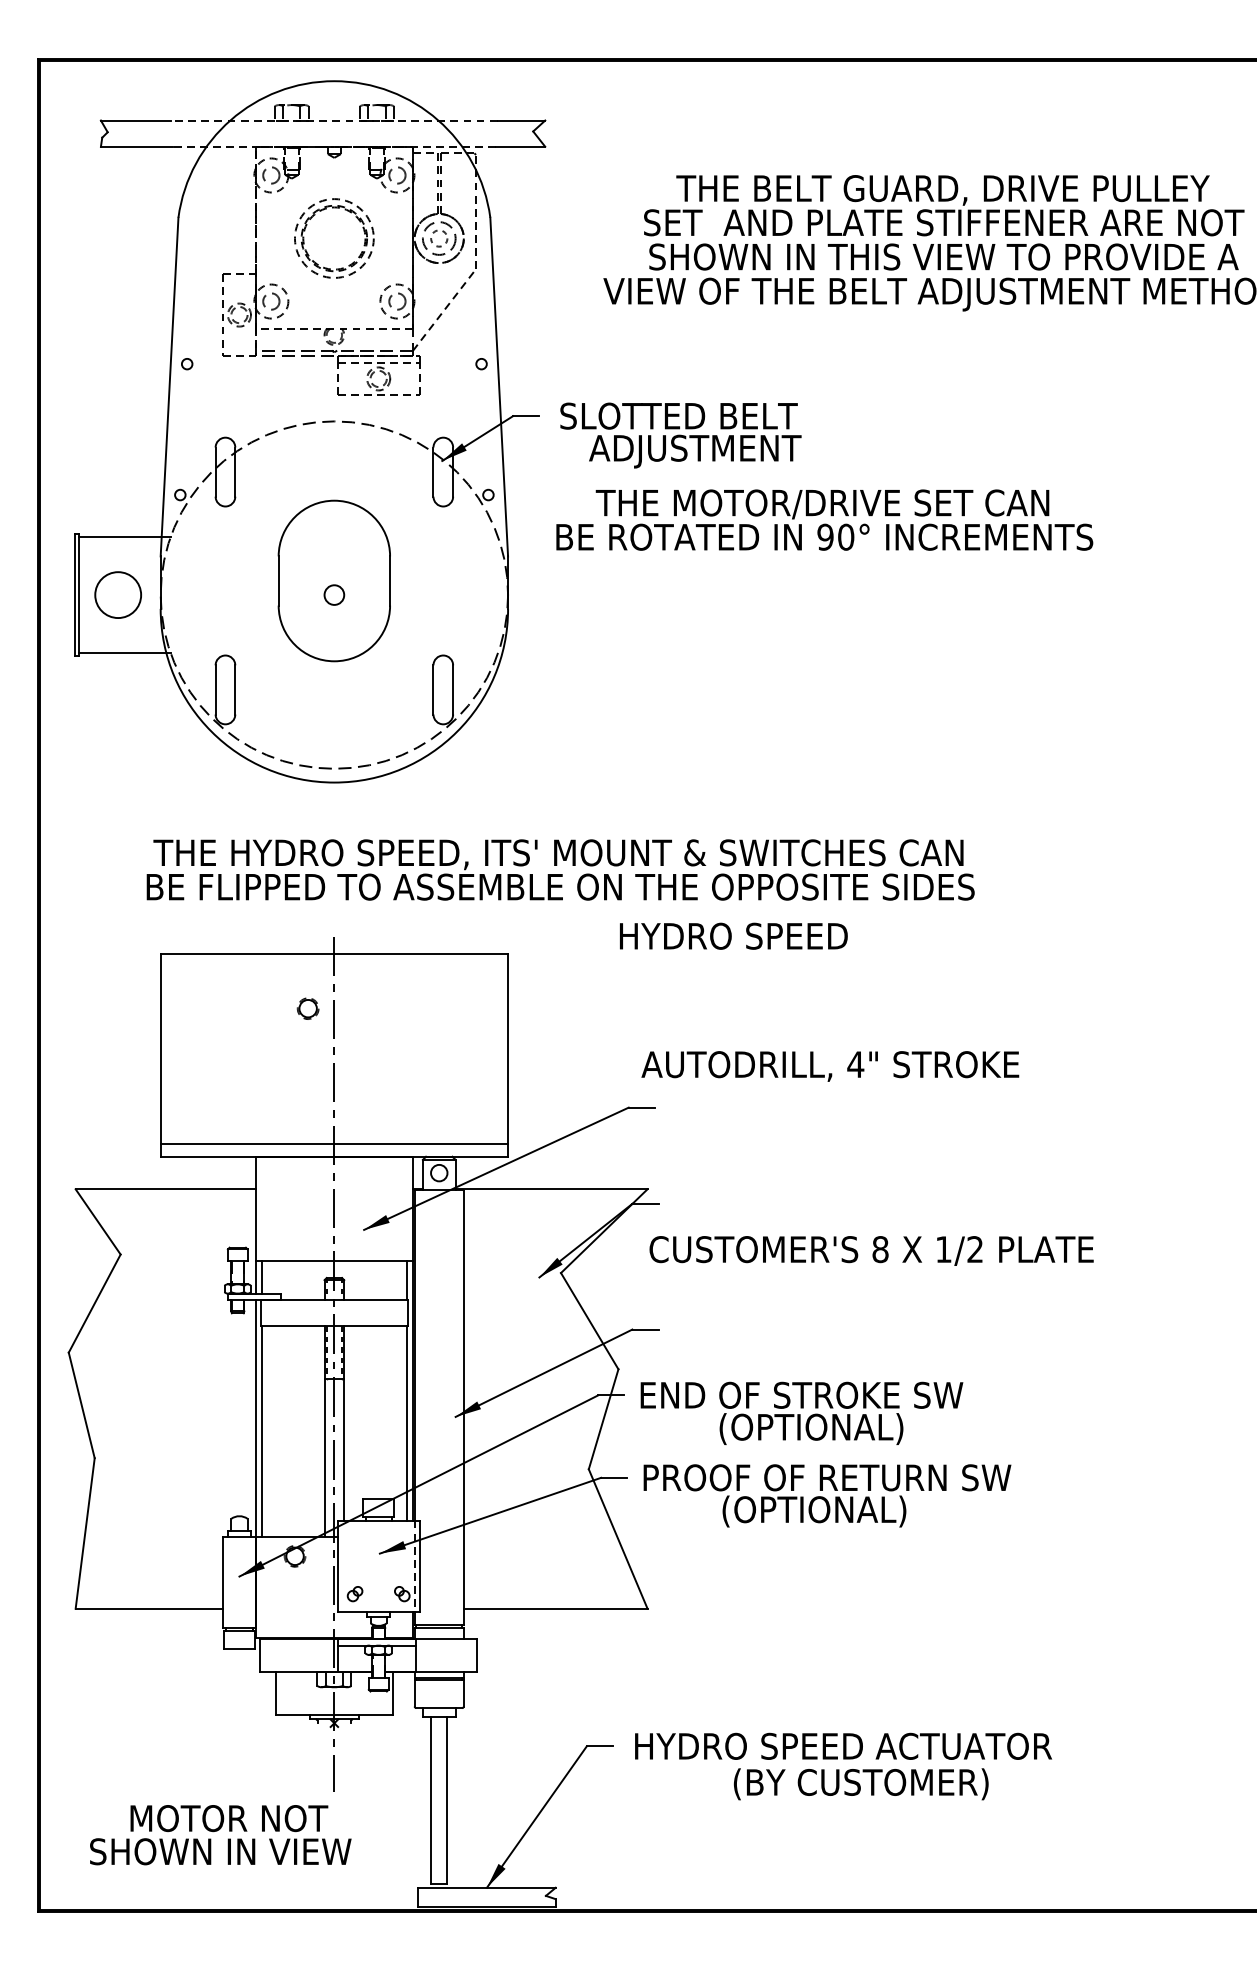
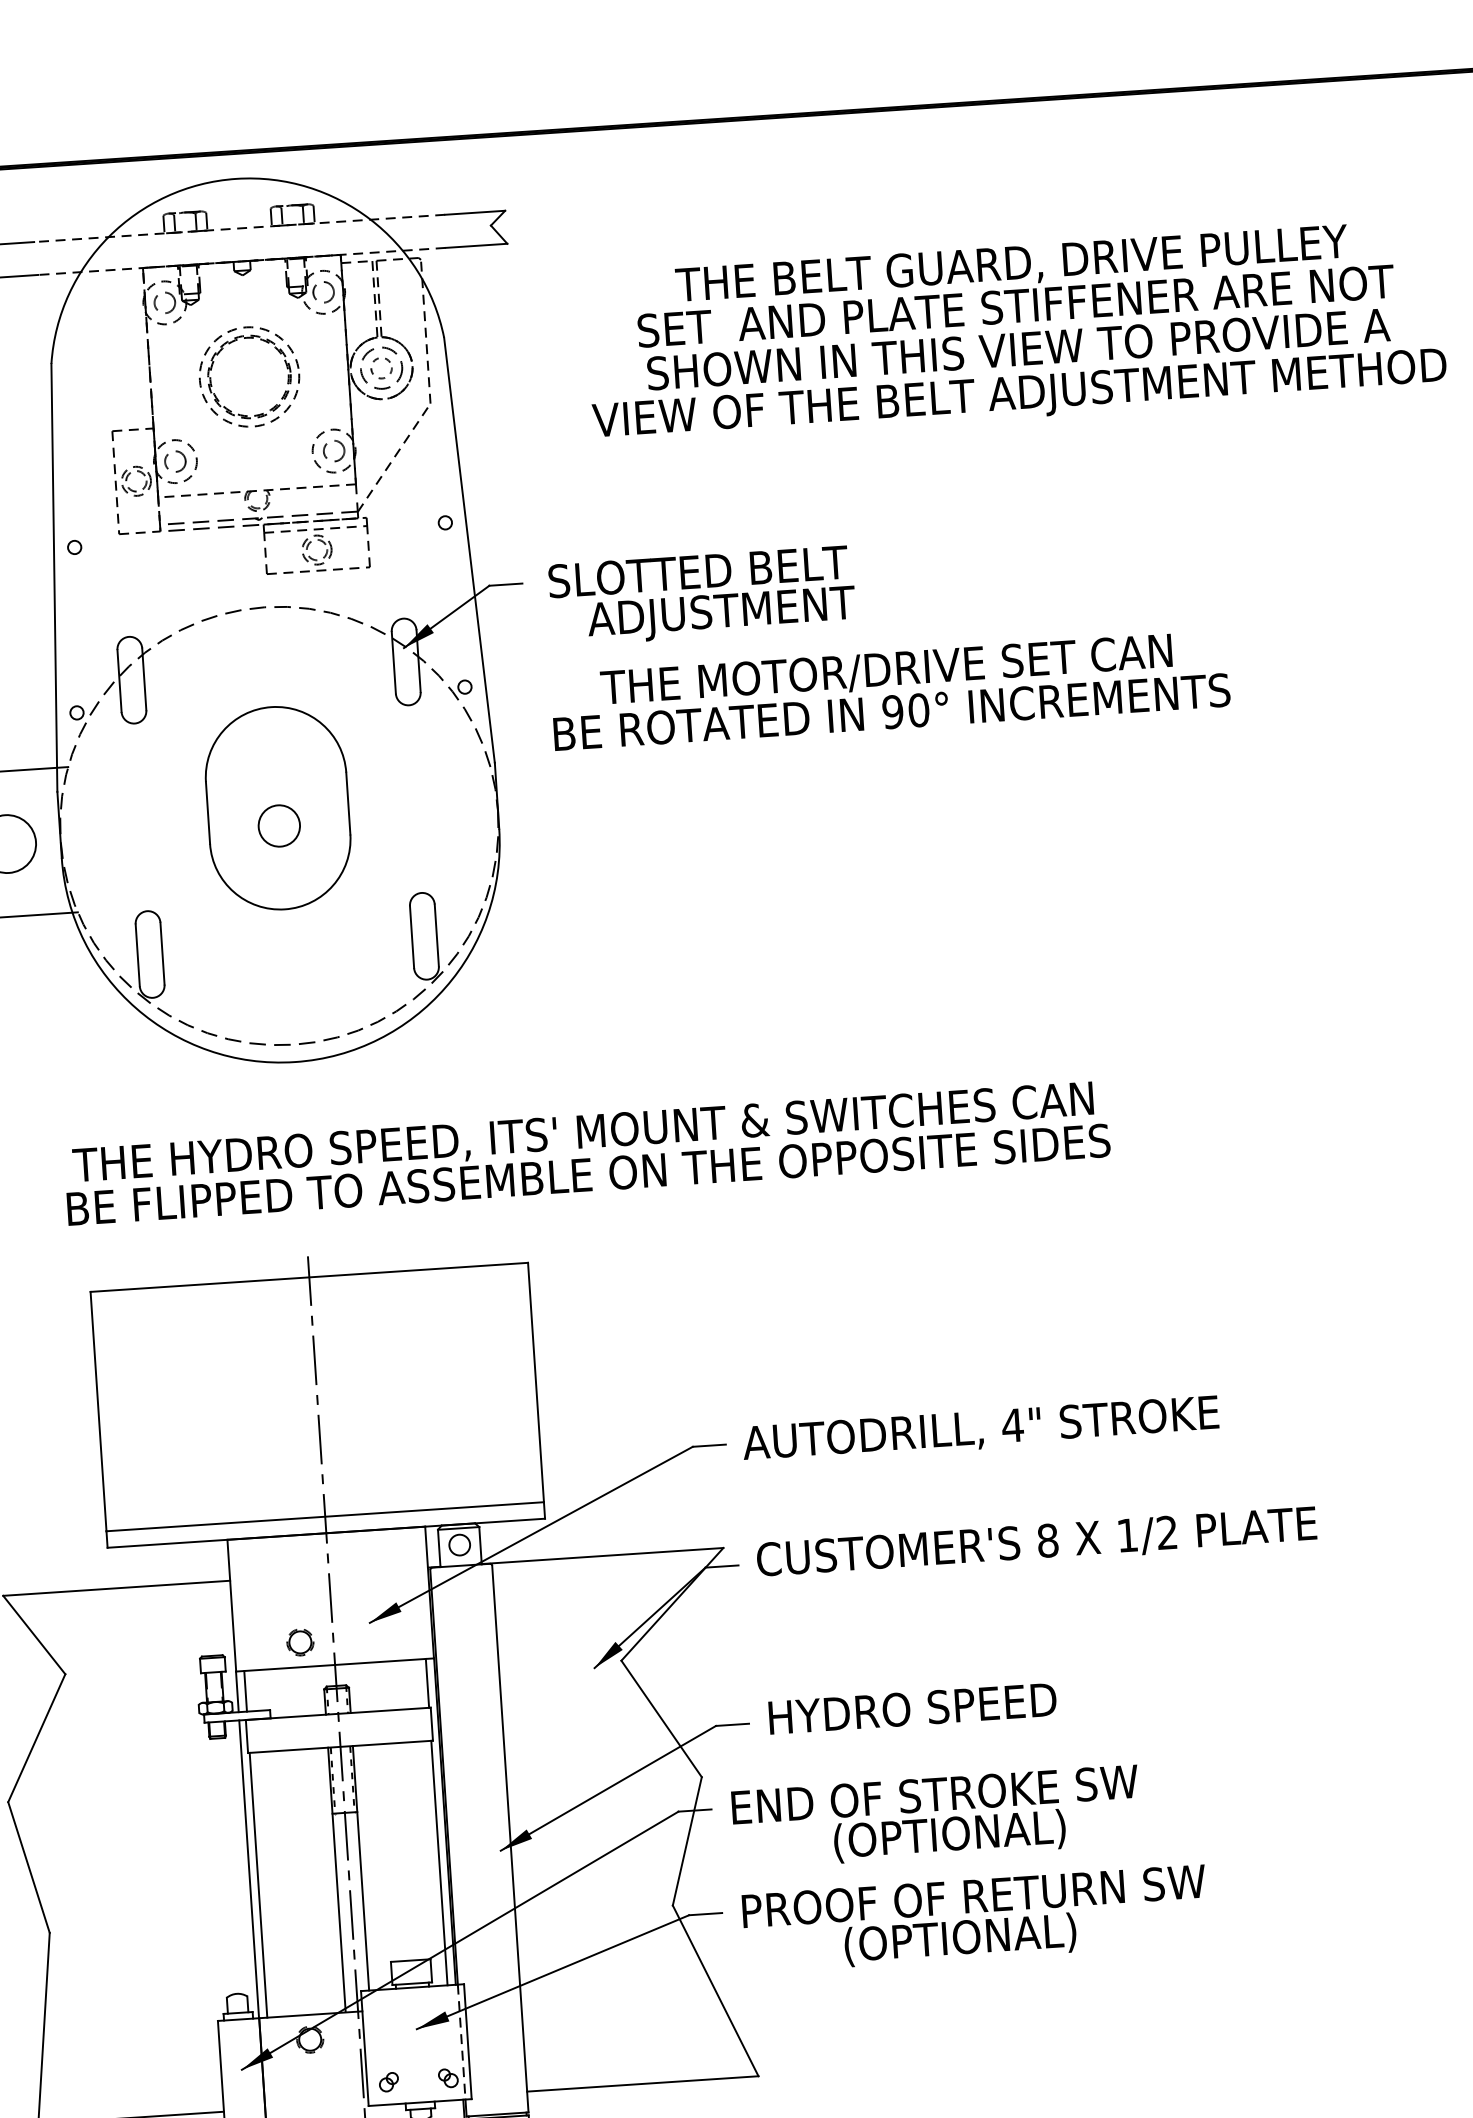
circle: (334, 594) -> (279, 825), size x1.67
text: (733, 935) -> (912, 1707), moved
part: (307, 1008) -> (299, 1642), moved
text: (830, 1066) -> (981, 1429), moved
text: (871, 1250) -> (1036, 1542), moved

